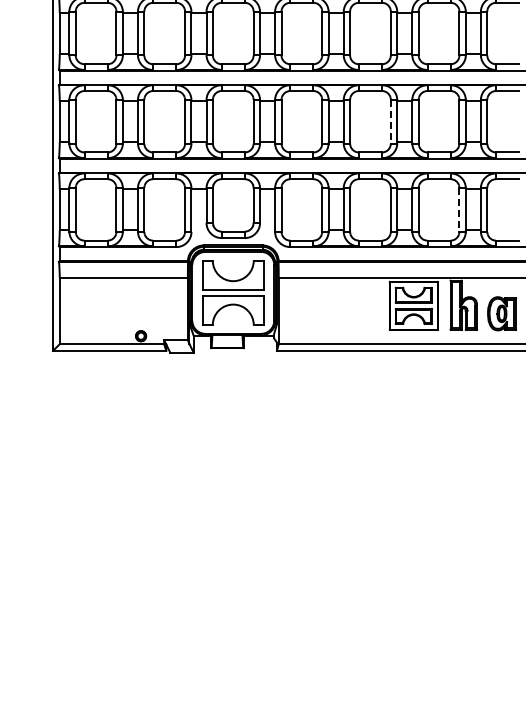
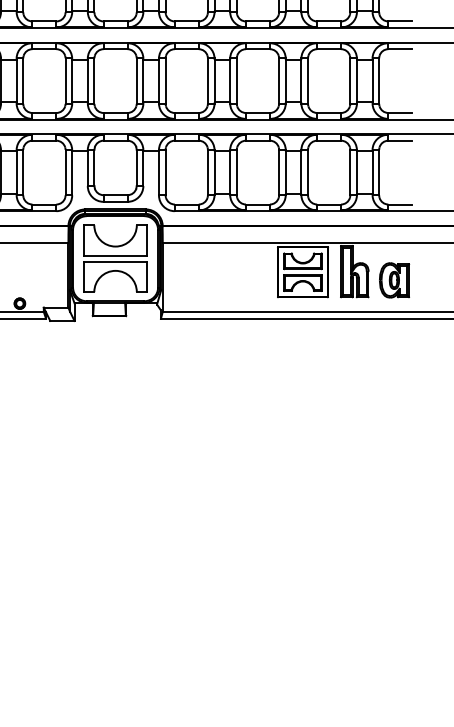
line: (390, 121) -> (278, 80), dashed -> solid
line: (459, 209) -> (350, 172), dashed -> solid

